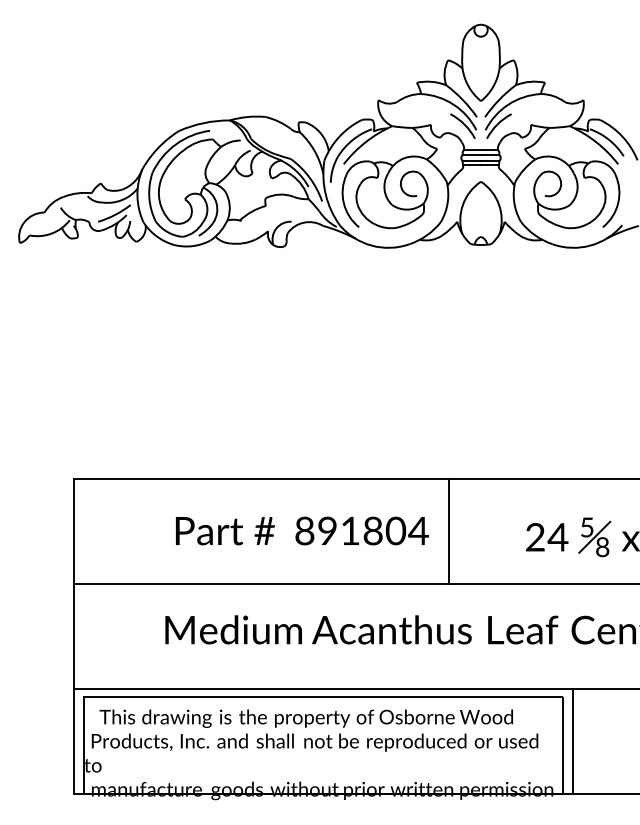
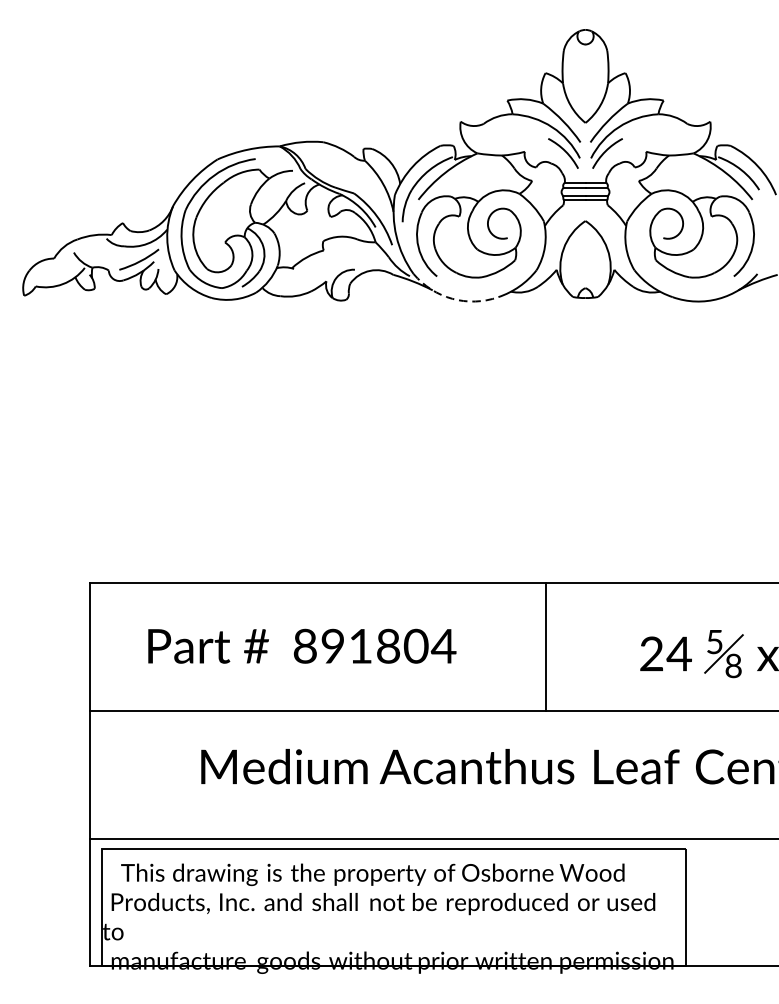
arc: (371, 245) -> (452, 298), solid -> dashed
text: (302, 530) -> (302, 645), moved
line: (573, 741) -> (698, 902), removed

